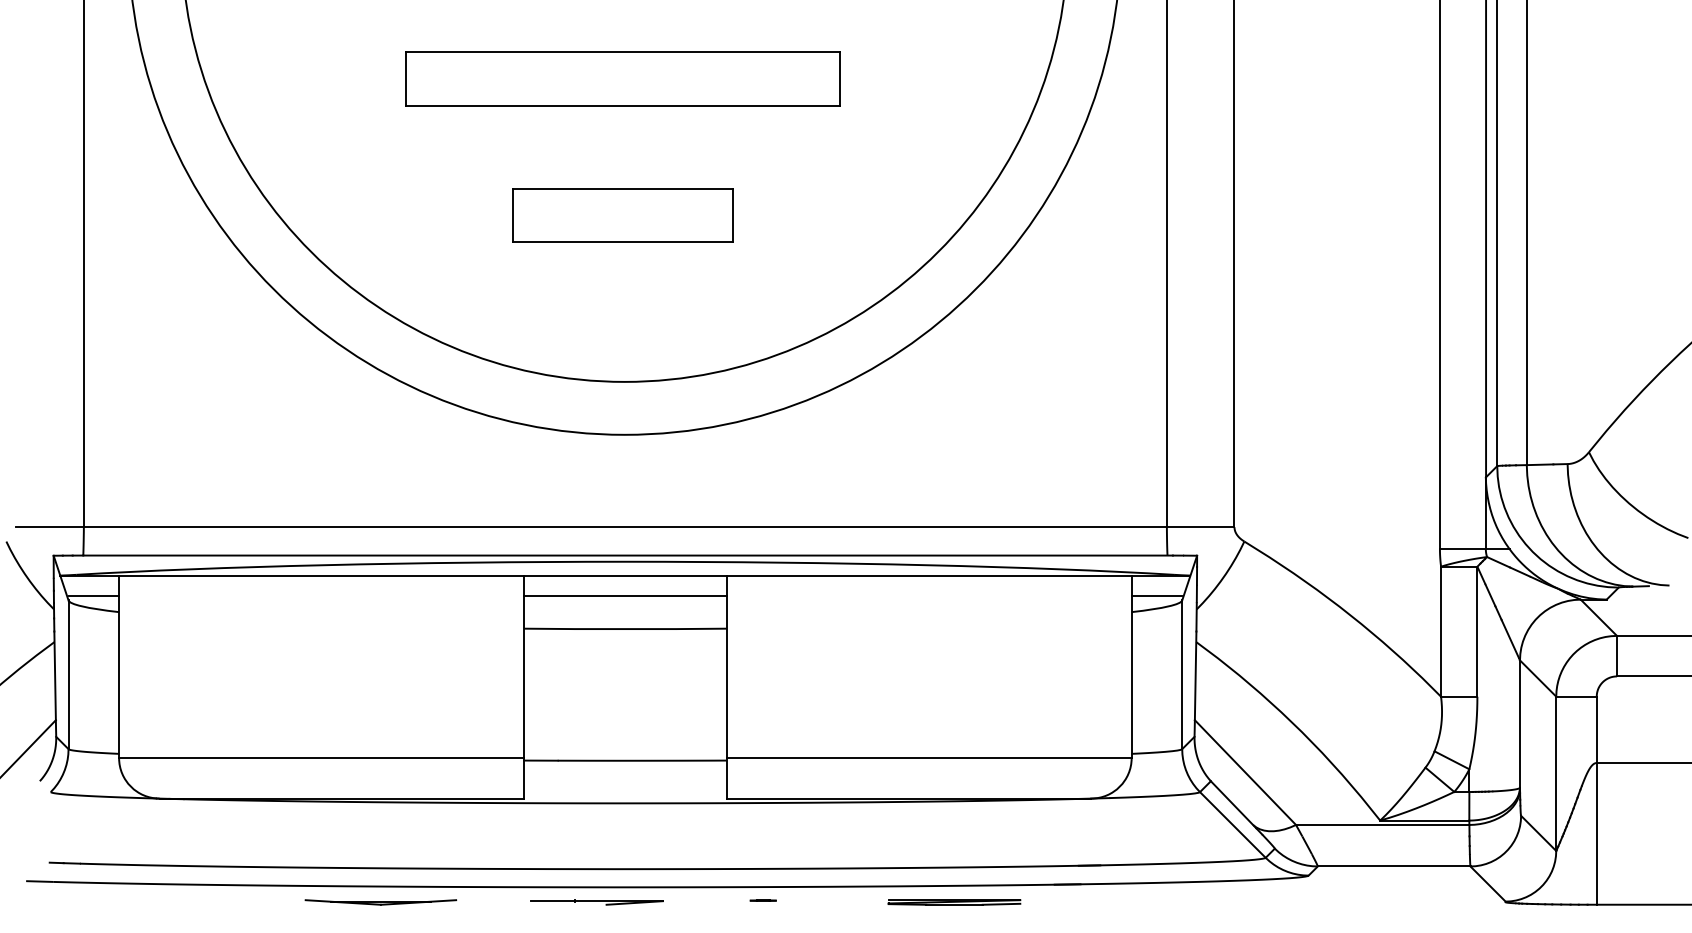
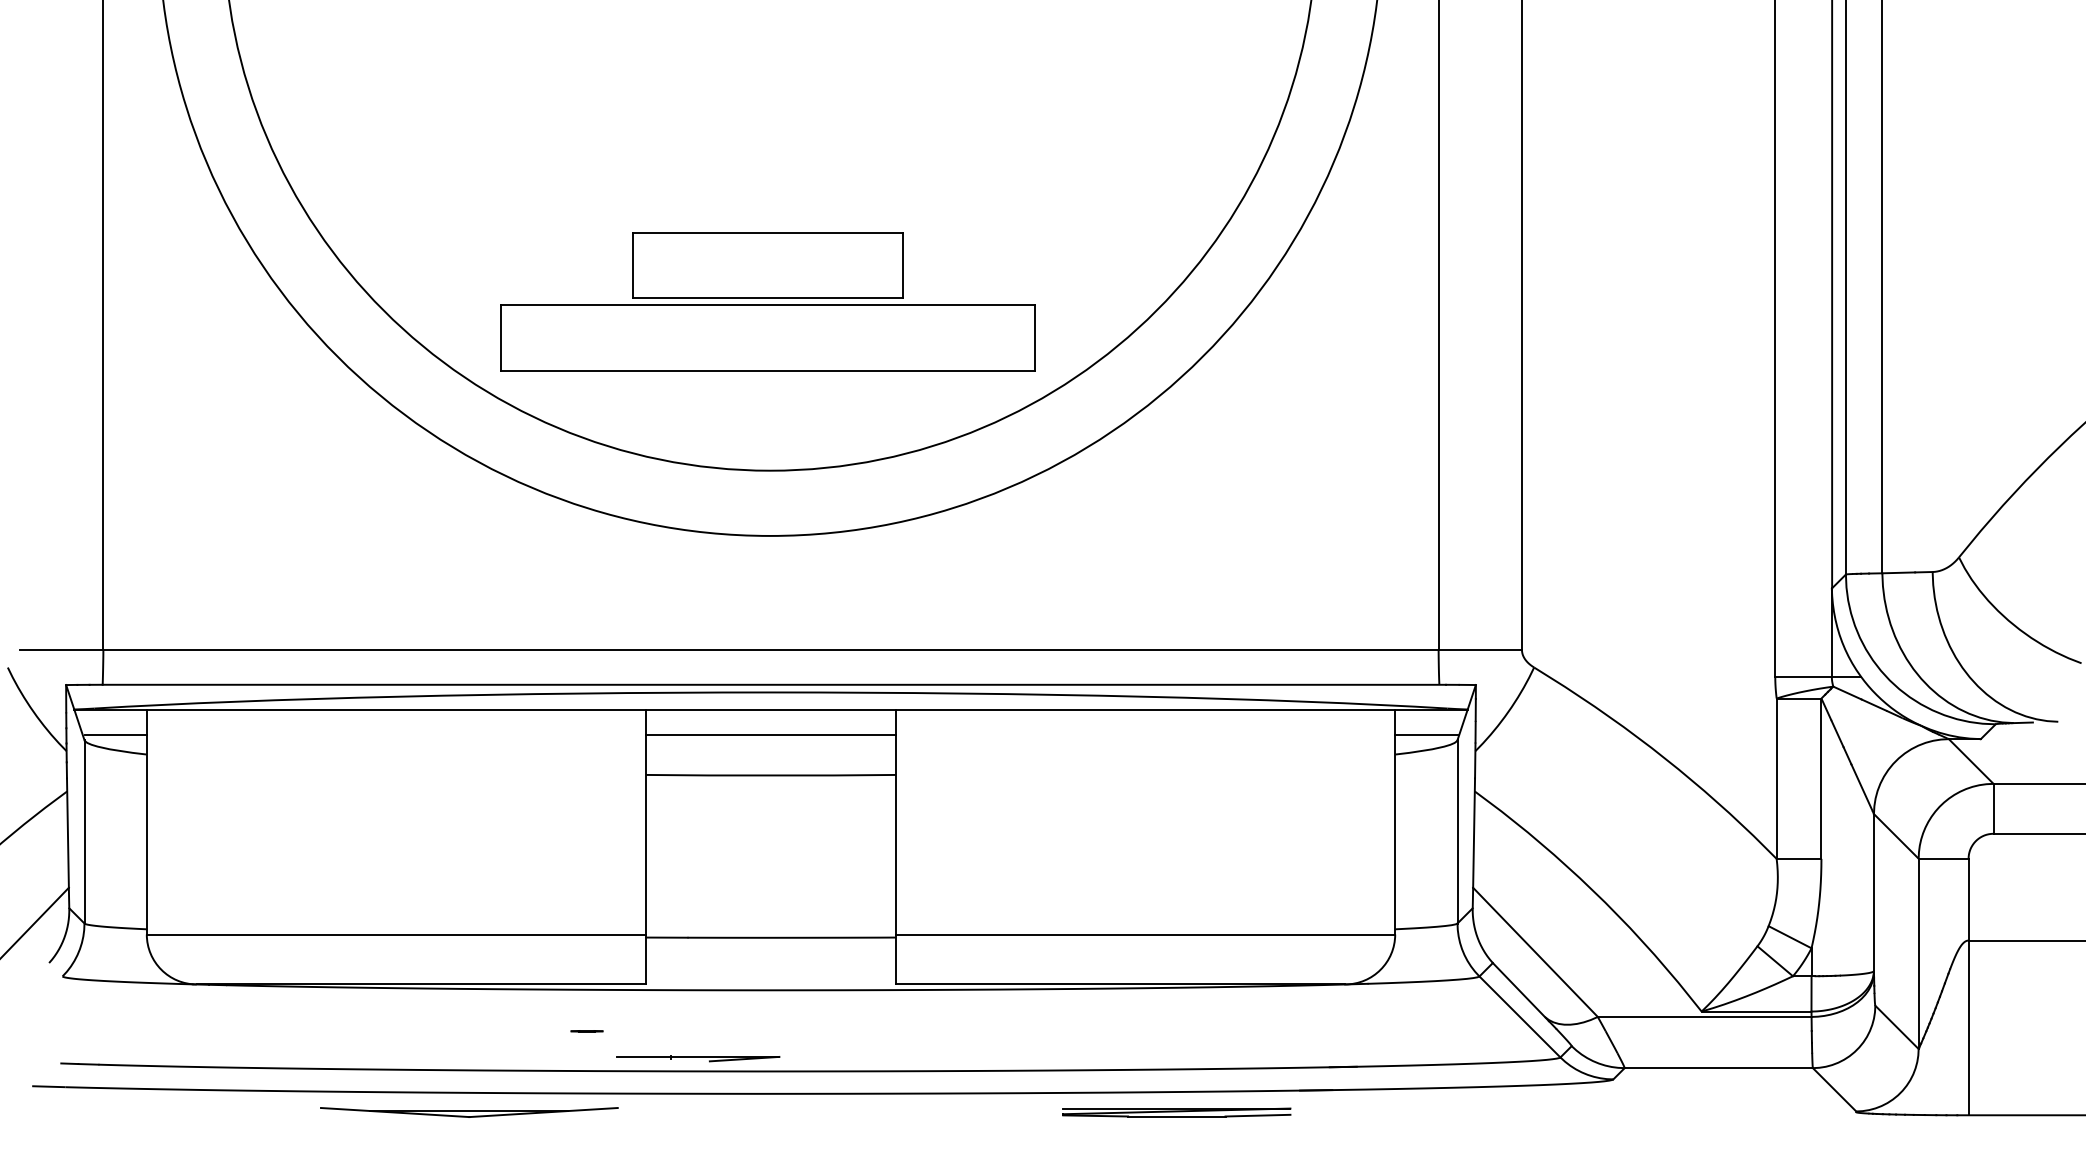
part: (622, 78) -> (767, 337), moved
line: (762, 900) -> (586, 1031), moved
part: (380, 902) -> (469, 1112), size x1.6
part: (597, 902) -> (698, 1058), moved
part: (954, 902) -> (1176, 1112), size x1.4

